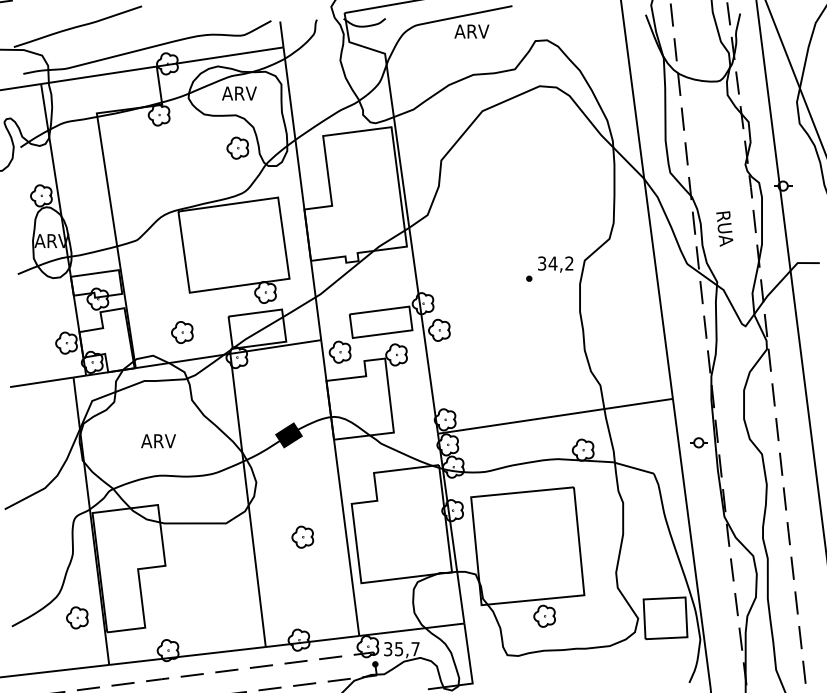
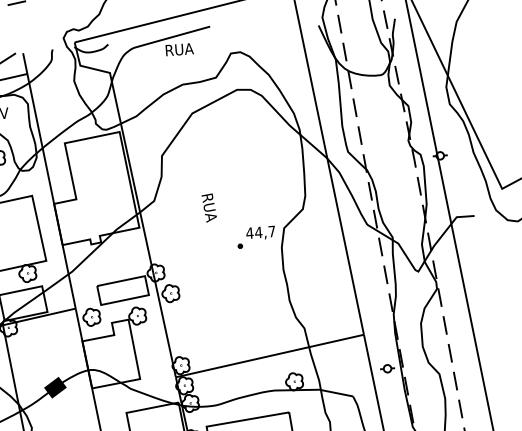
text: (472, 31) -> (179, 49), ARV -> RUA
text: (724, 228) -> (209, 207), moved
text: (555, 263) -> (260, 232), 34,2 -> 44,7

